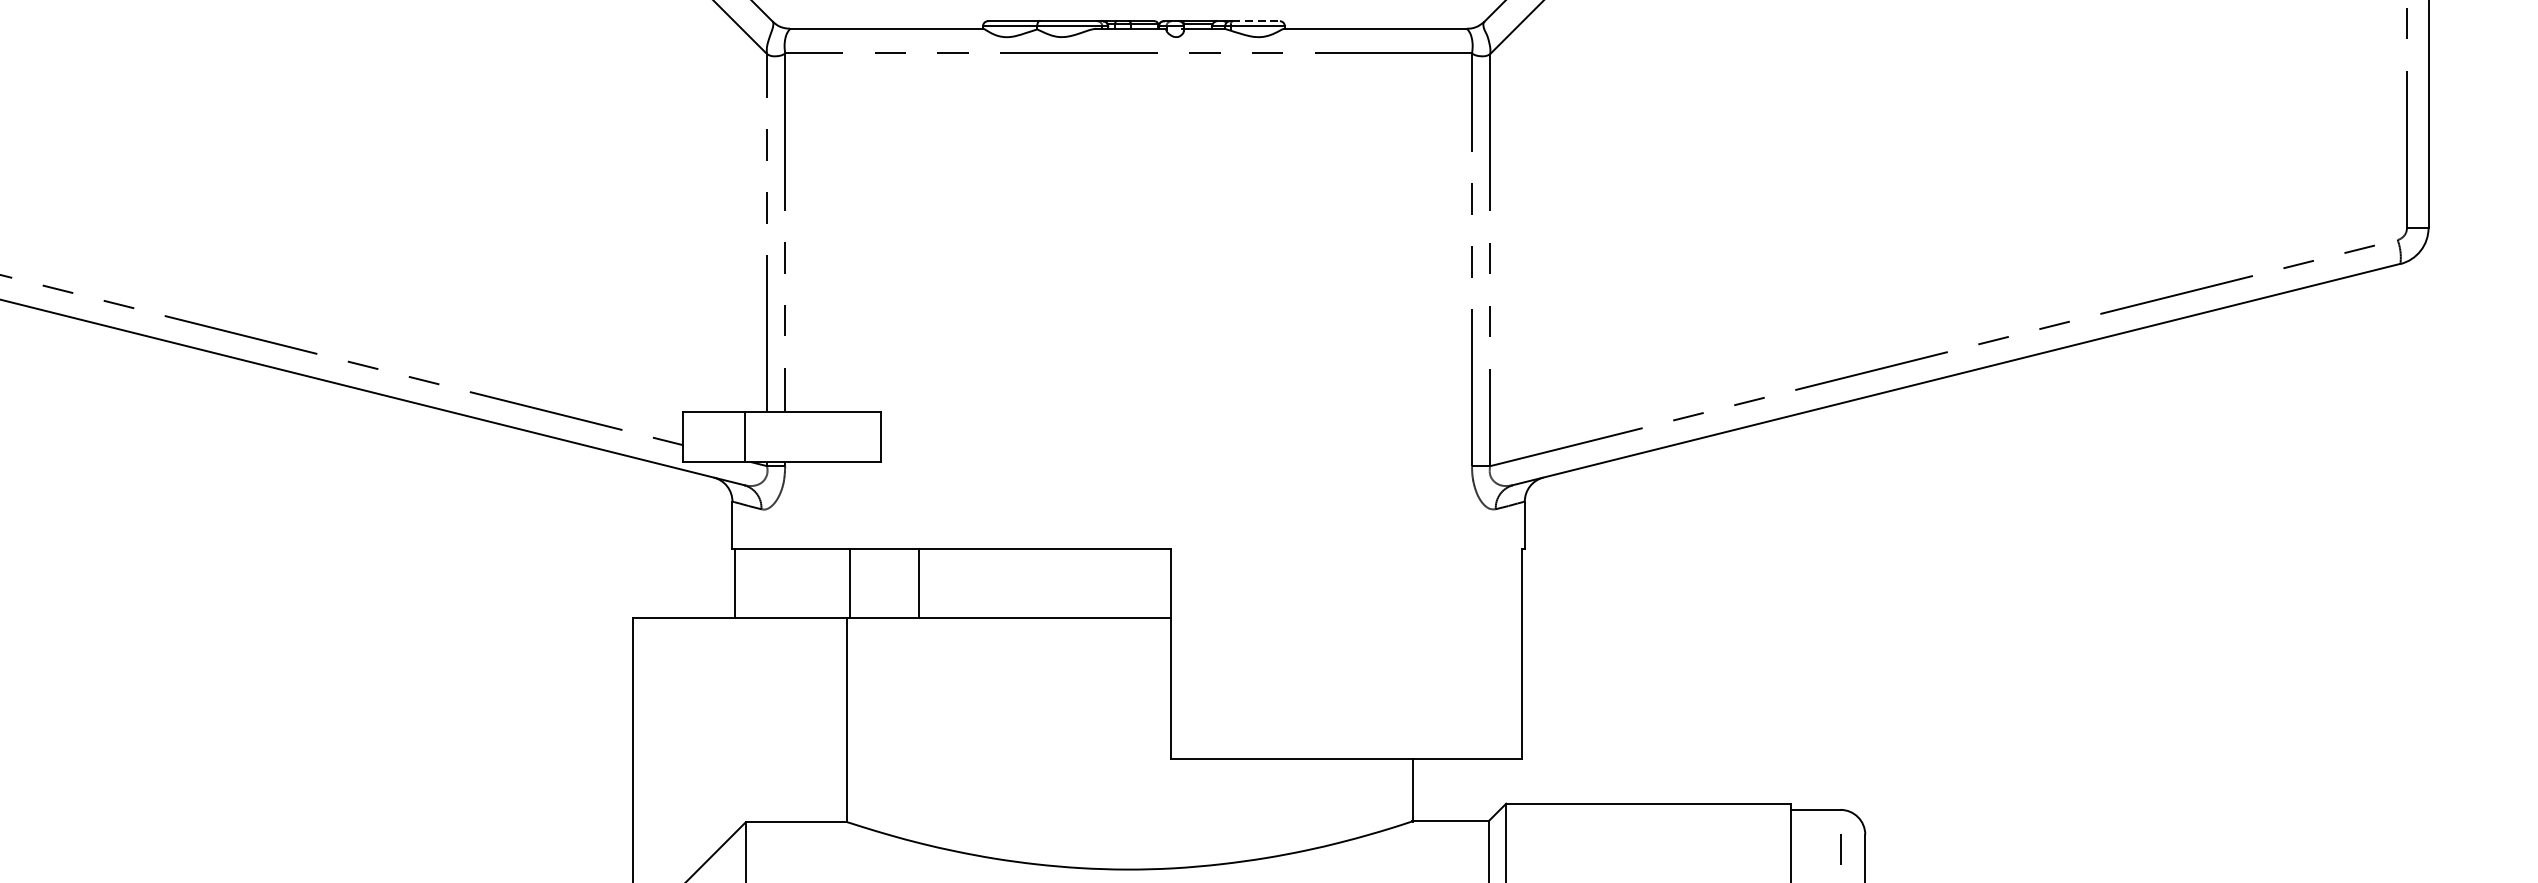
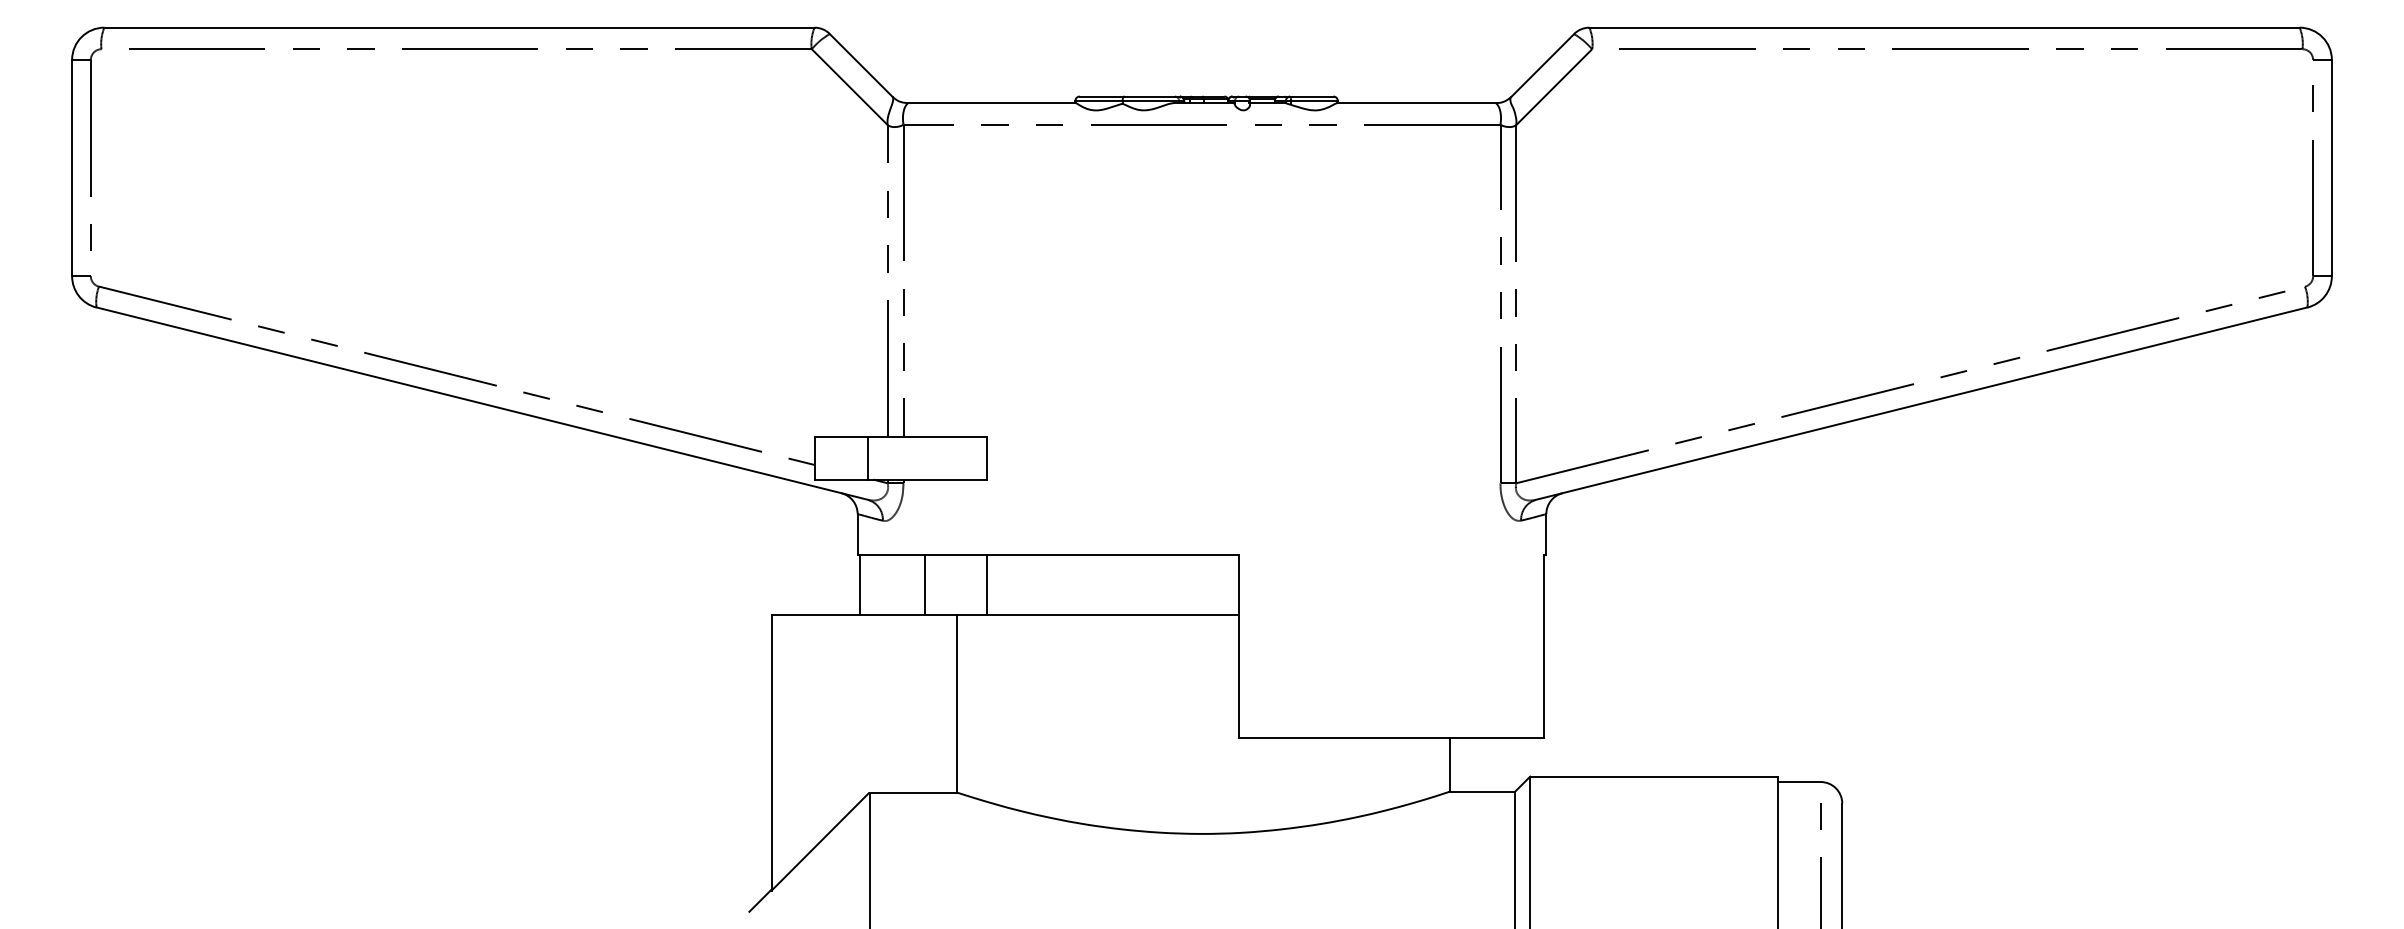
line: (1255, 21) -> (1312, 96), dashed -> solid
line: (849, 582) -> (924, 584), moved
line: (918, 582) -> (986, 584), moved

